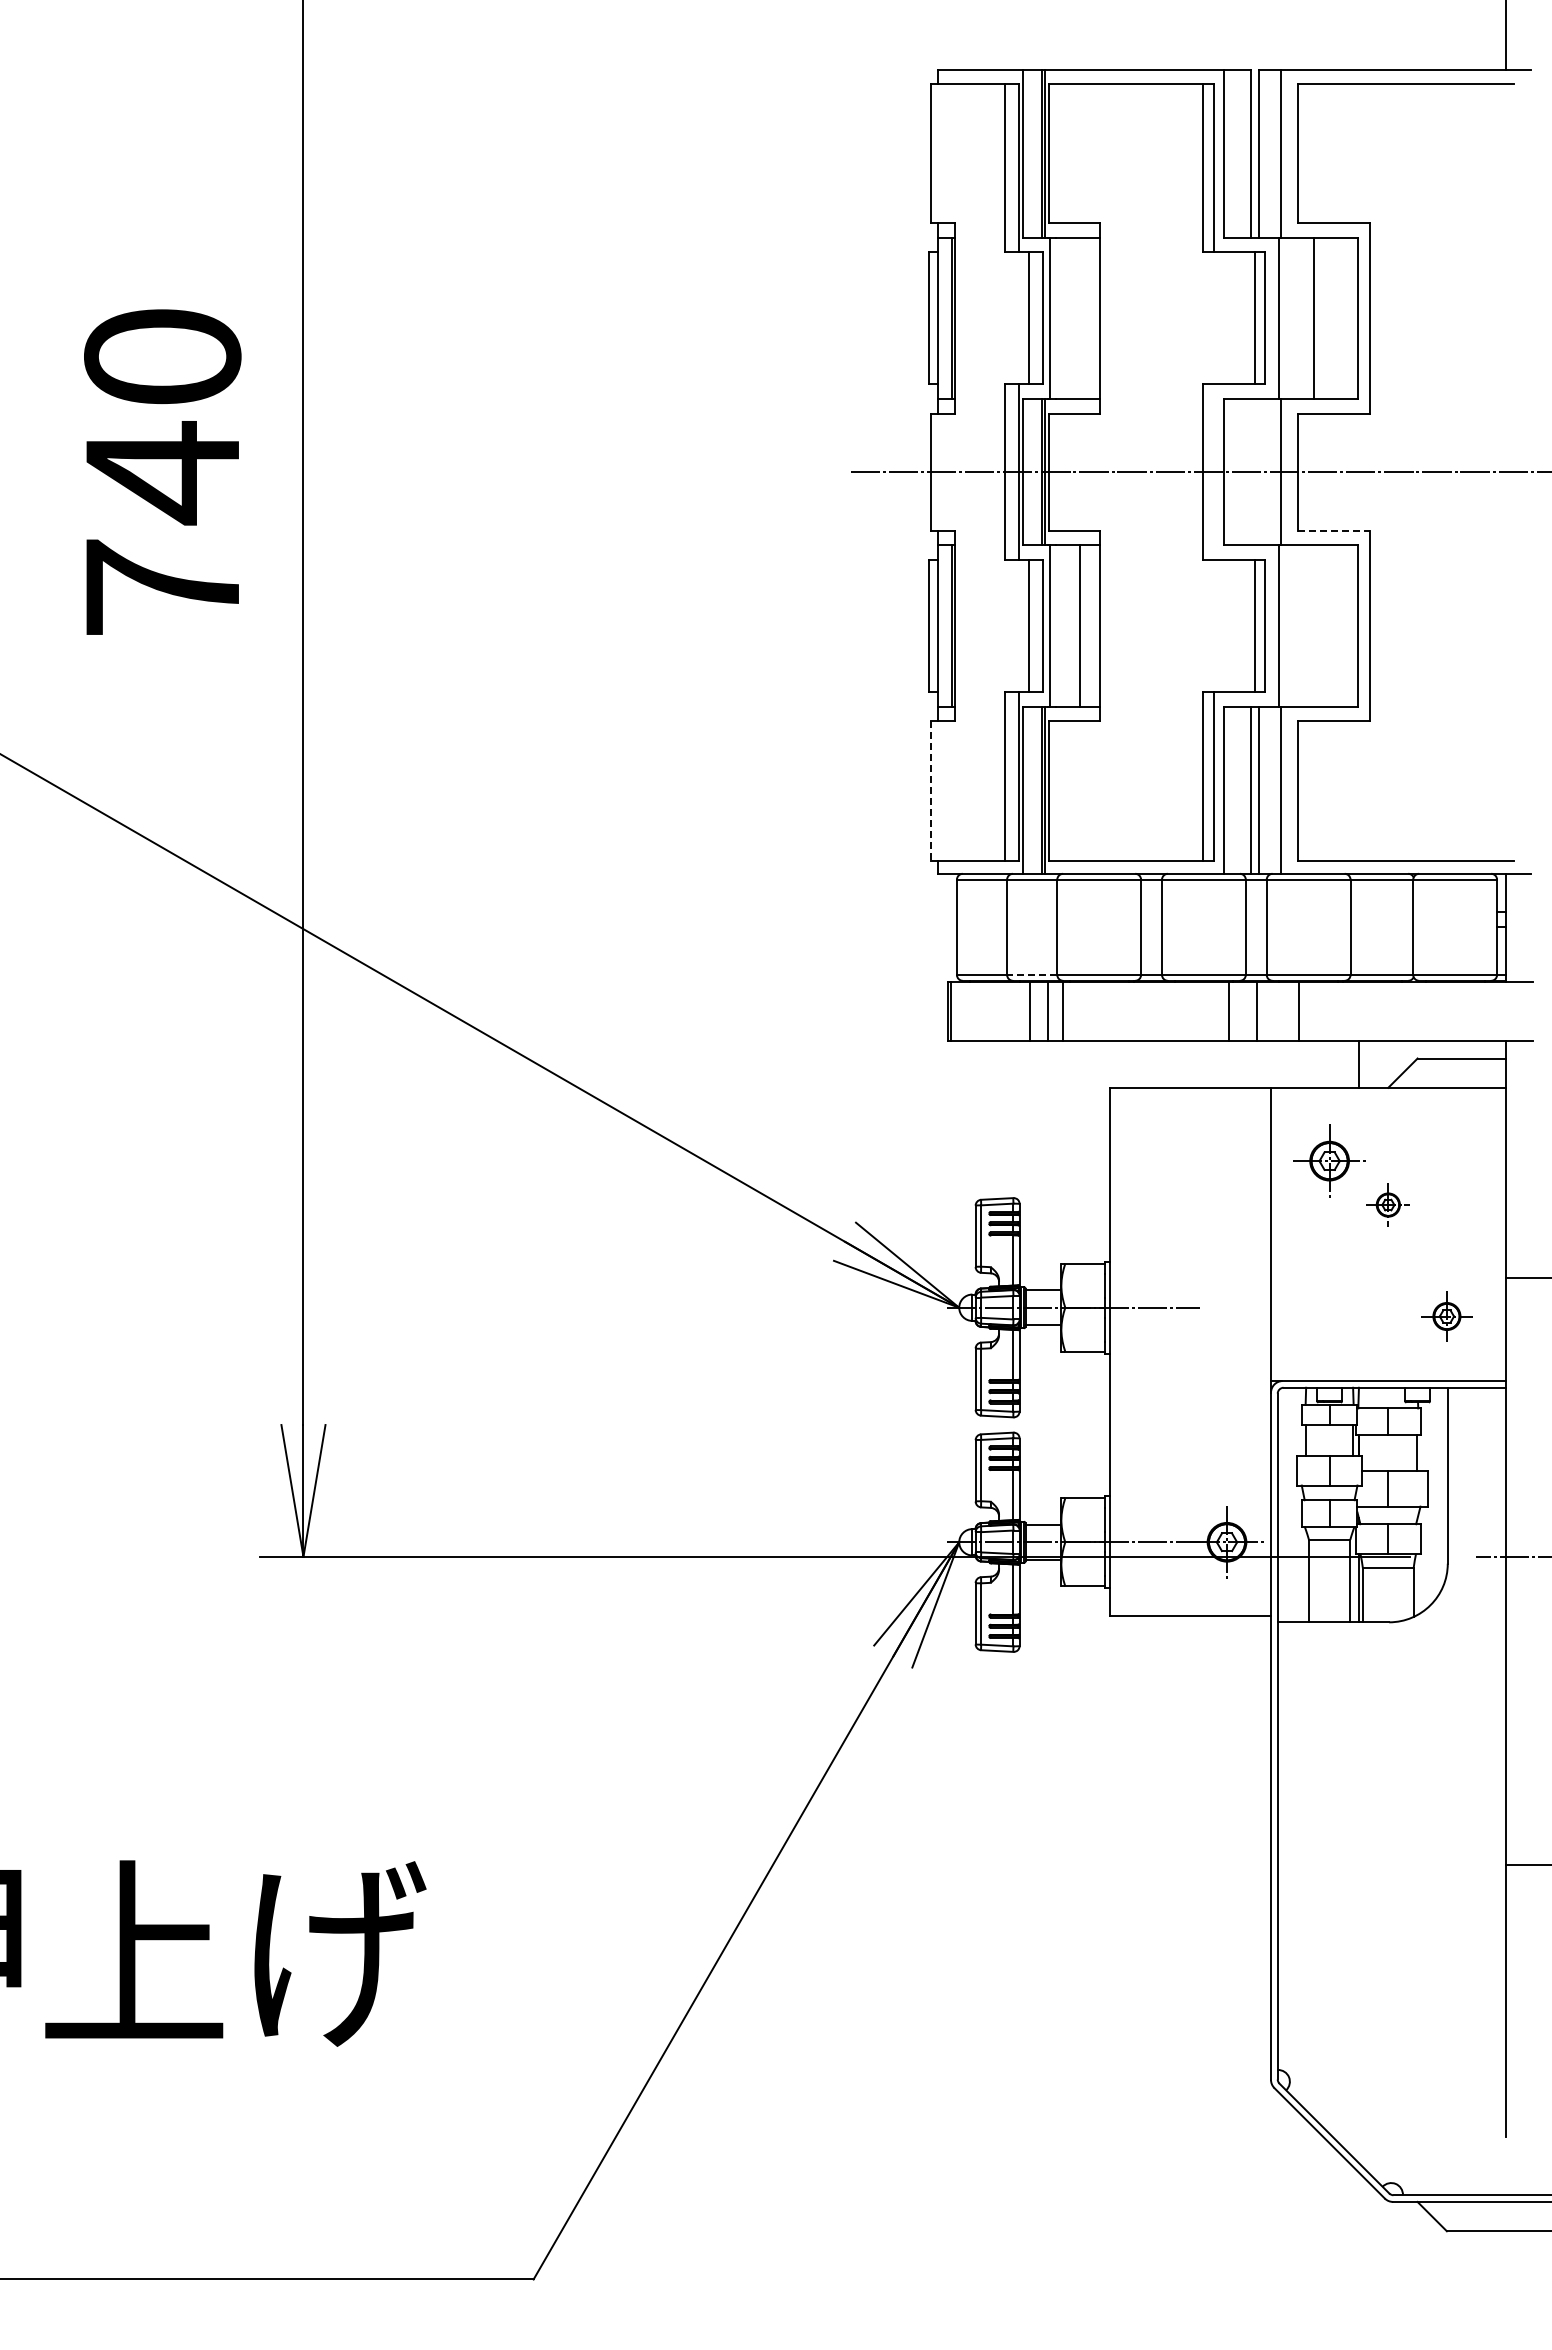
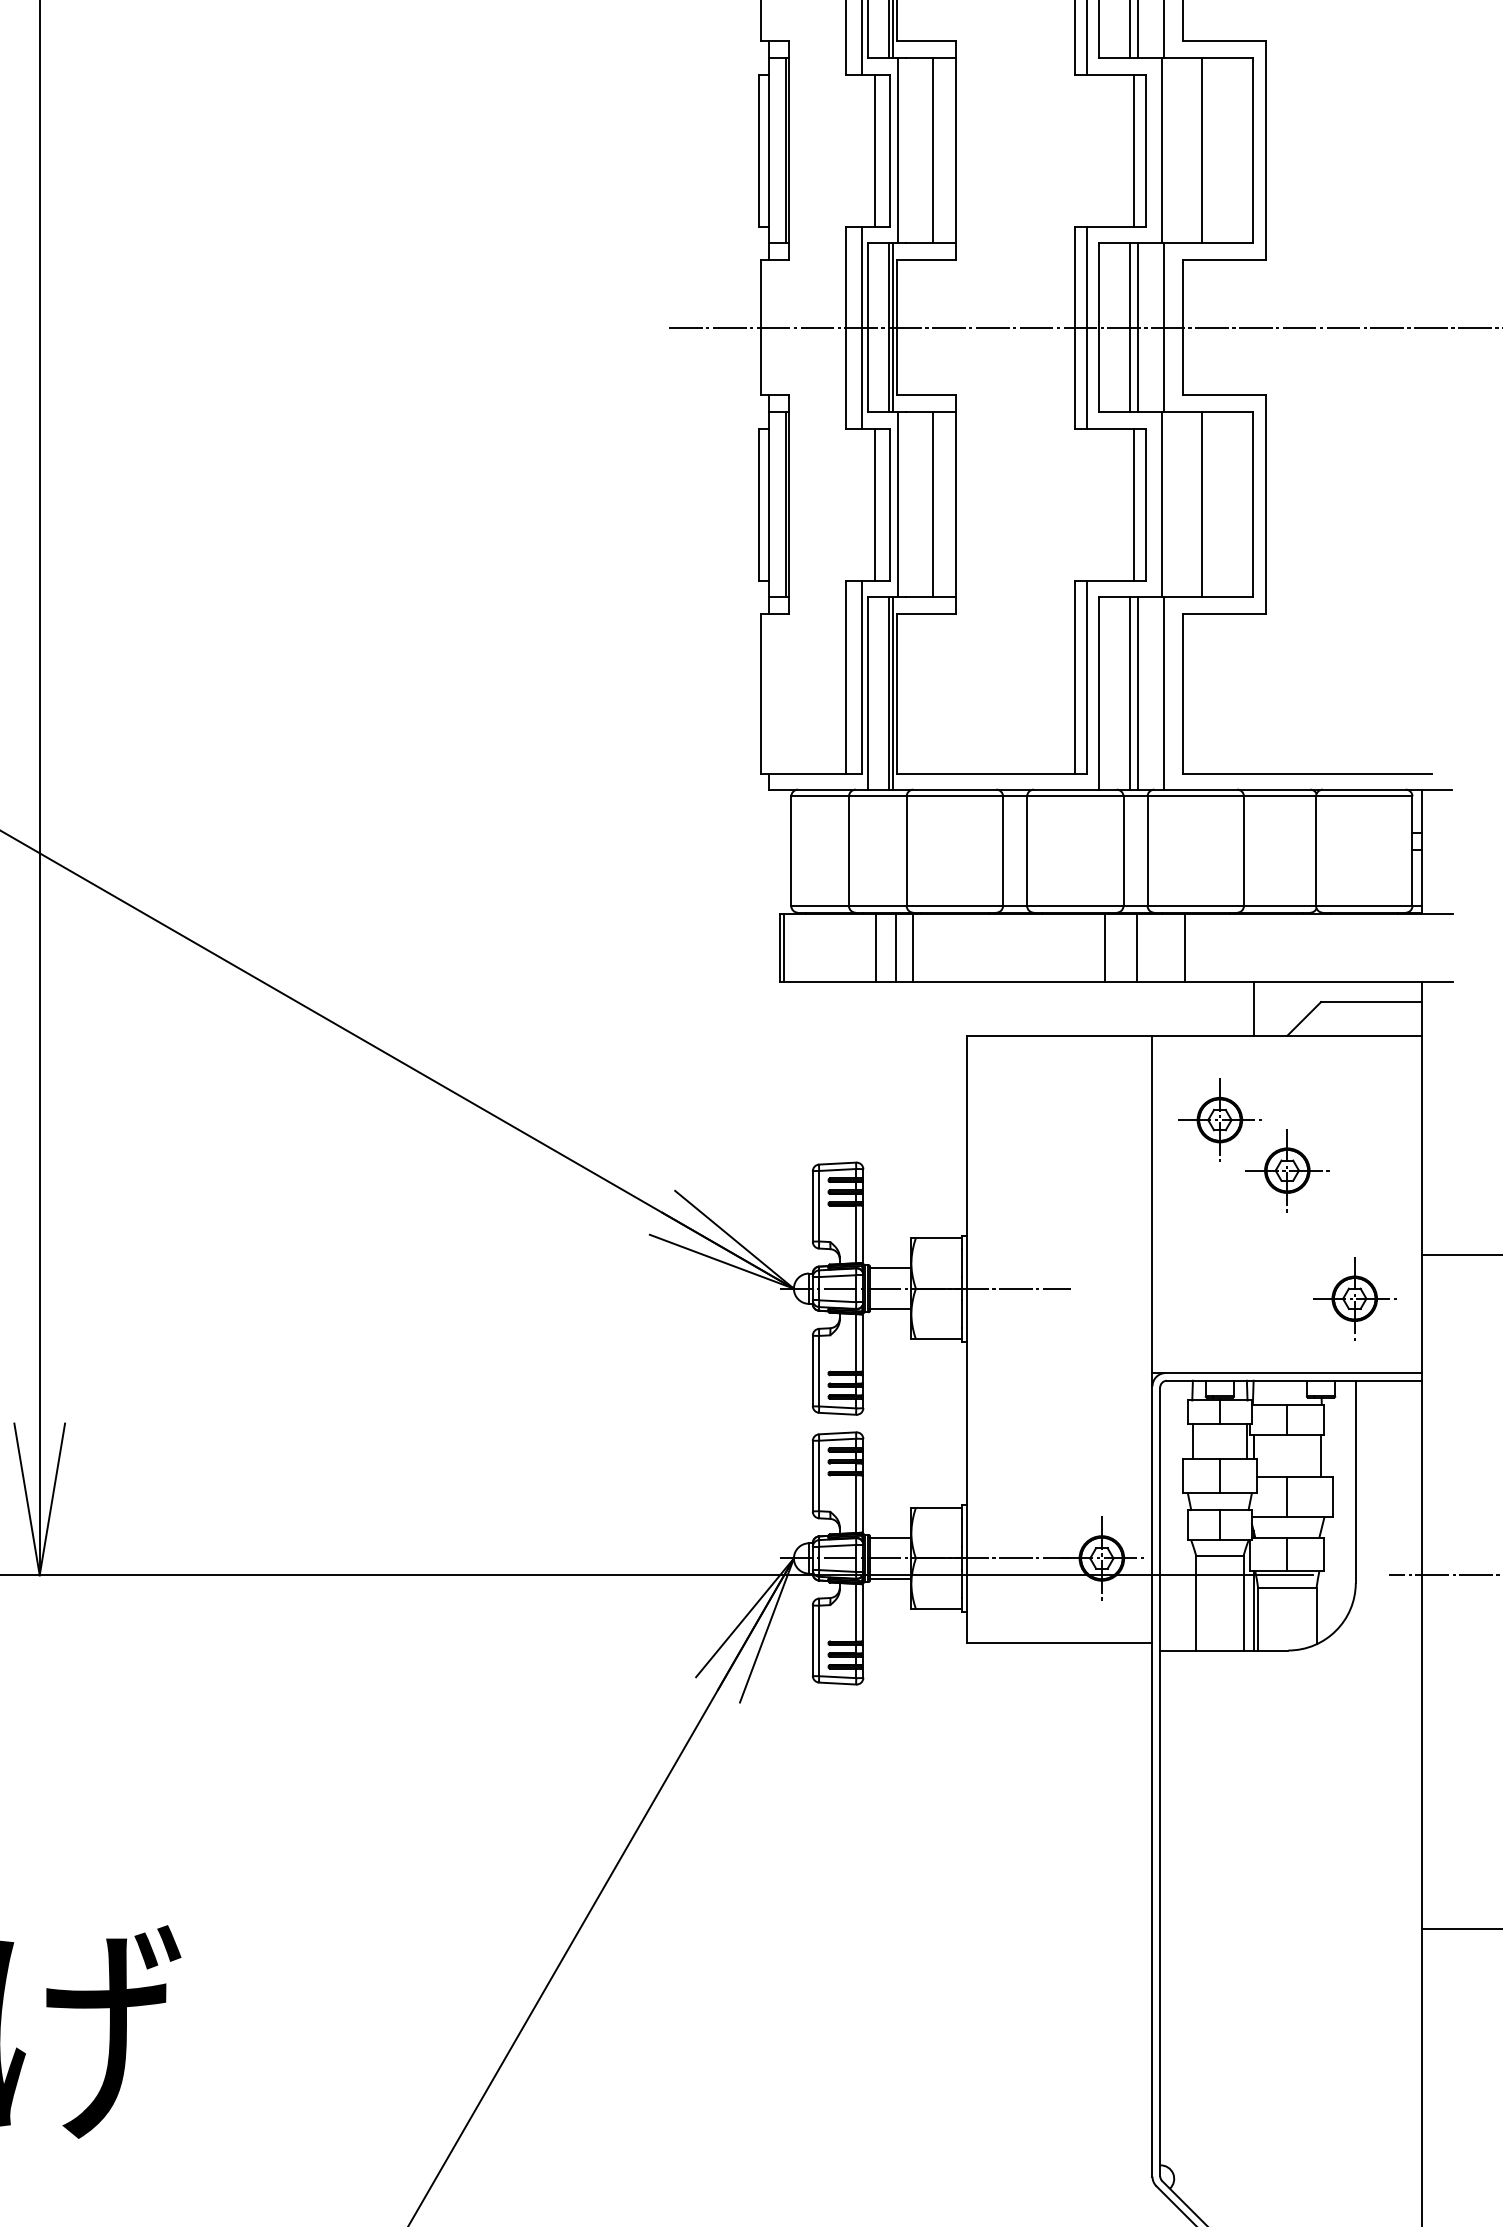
line: (1079, 317) -> (932, 149), added
line: (1251, 471) -> (1130, 326), added
line: (1258, 471) -> (1138, 326), added
line: (1213, 472) -> (1086, 328), added
line: (1334, 530) -> (1225, 394), dashed -> solid
line: (1313, 625) -> (1201, 504), added
line: (930, 791) -> (760, 694), dashed -> solid
line: (1031, 974) -> (877, 905), dashed -> solid
part: (1388, 1204) -> (1287, 1169), size x1.67
part: (1446, 1316) -> (1354, 1298), size x1.43

